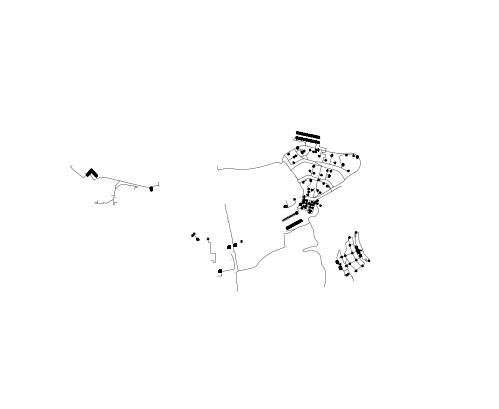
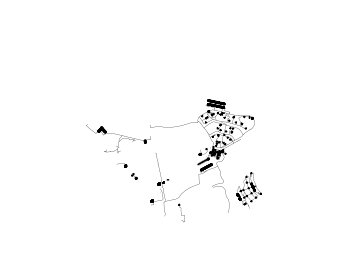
part: (114, 184) -> (118, 138), moved
part: (178, 221) -> (122, 165), added
part: (210, 249) -> (181, 212), moved

